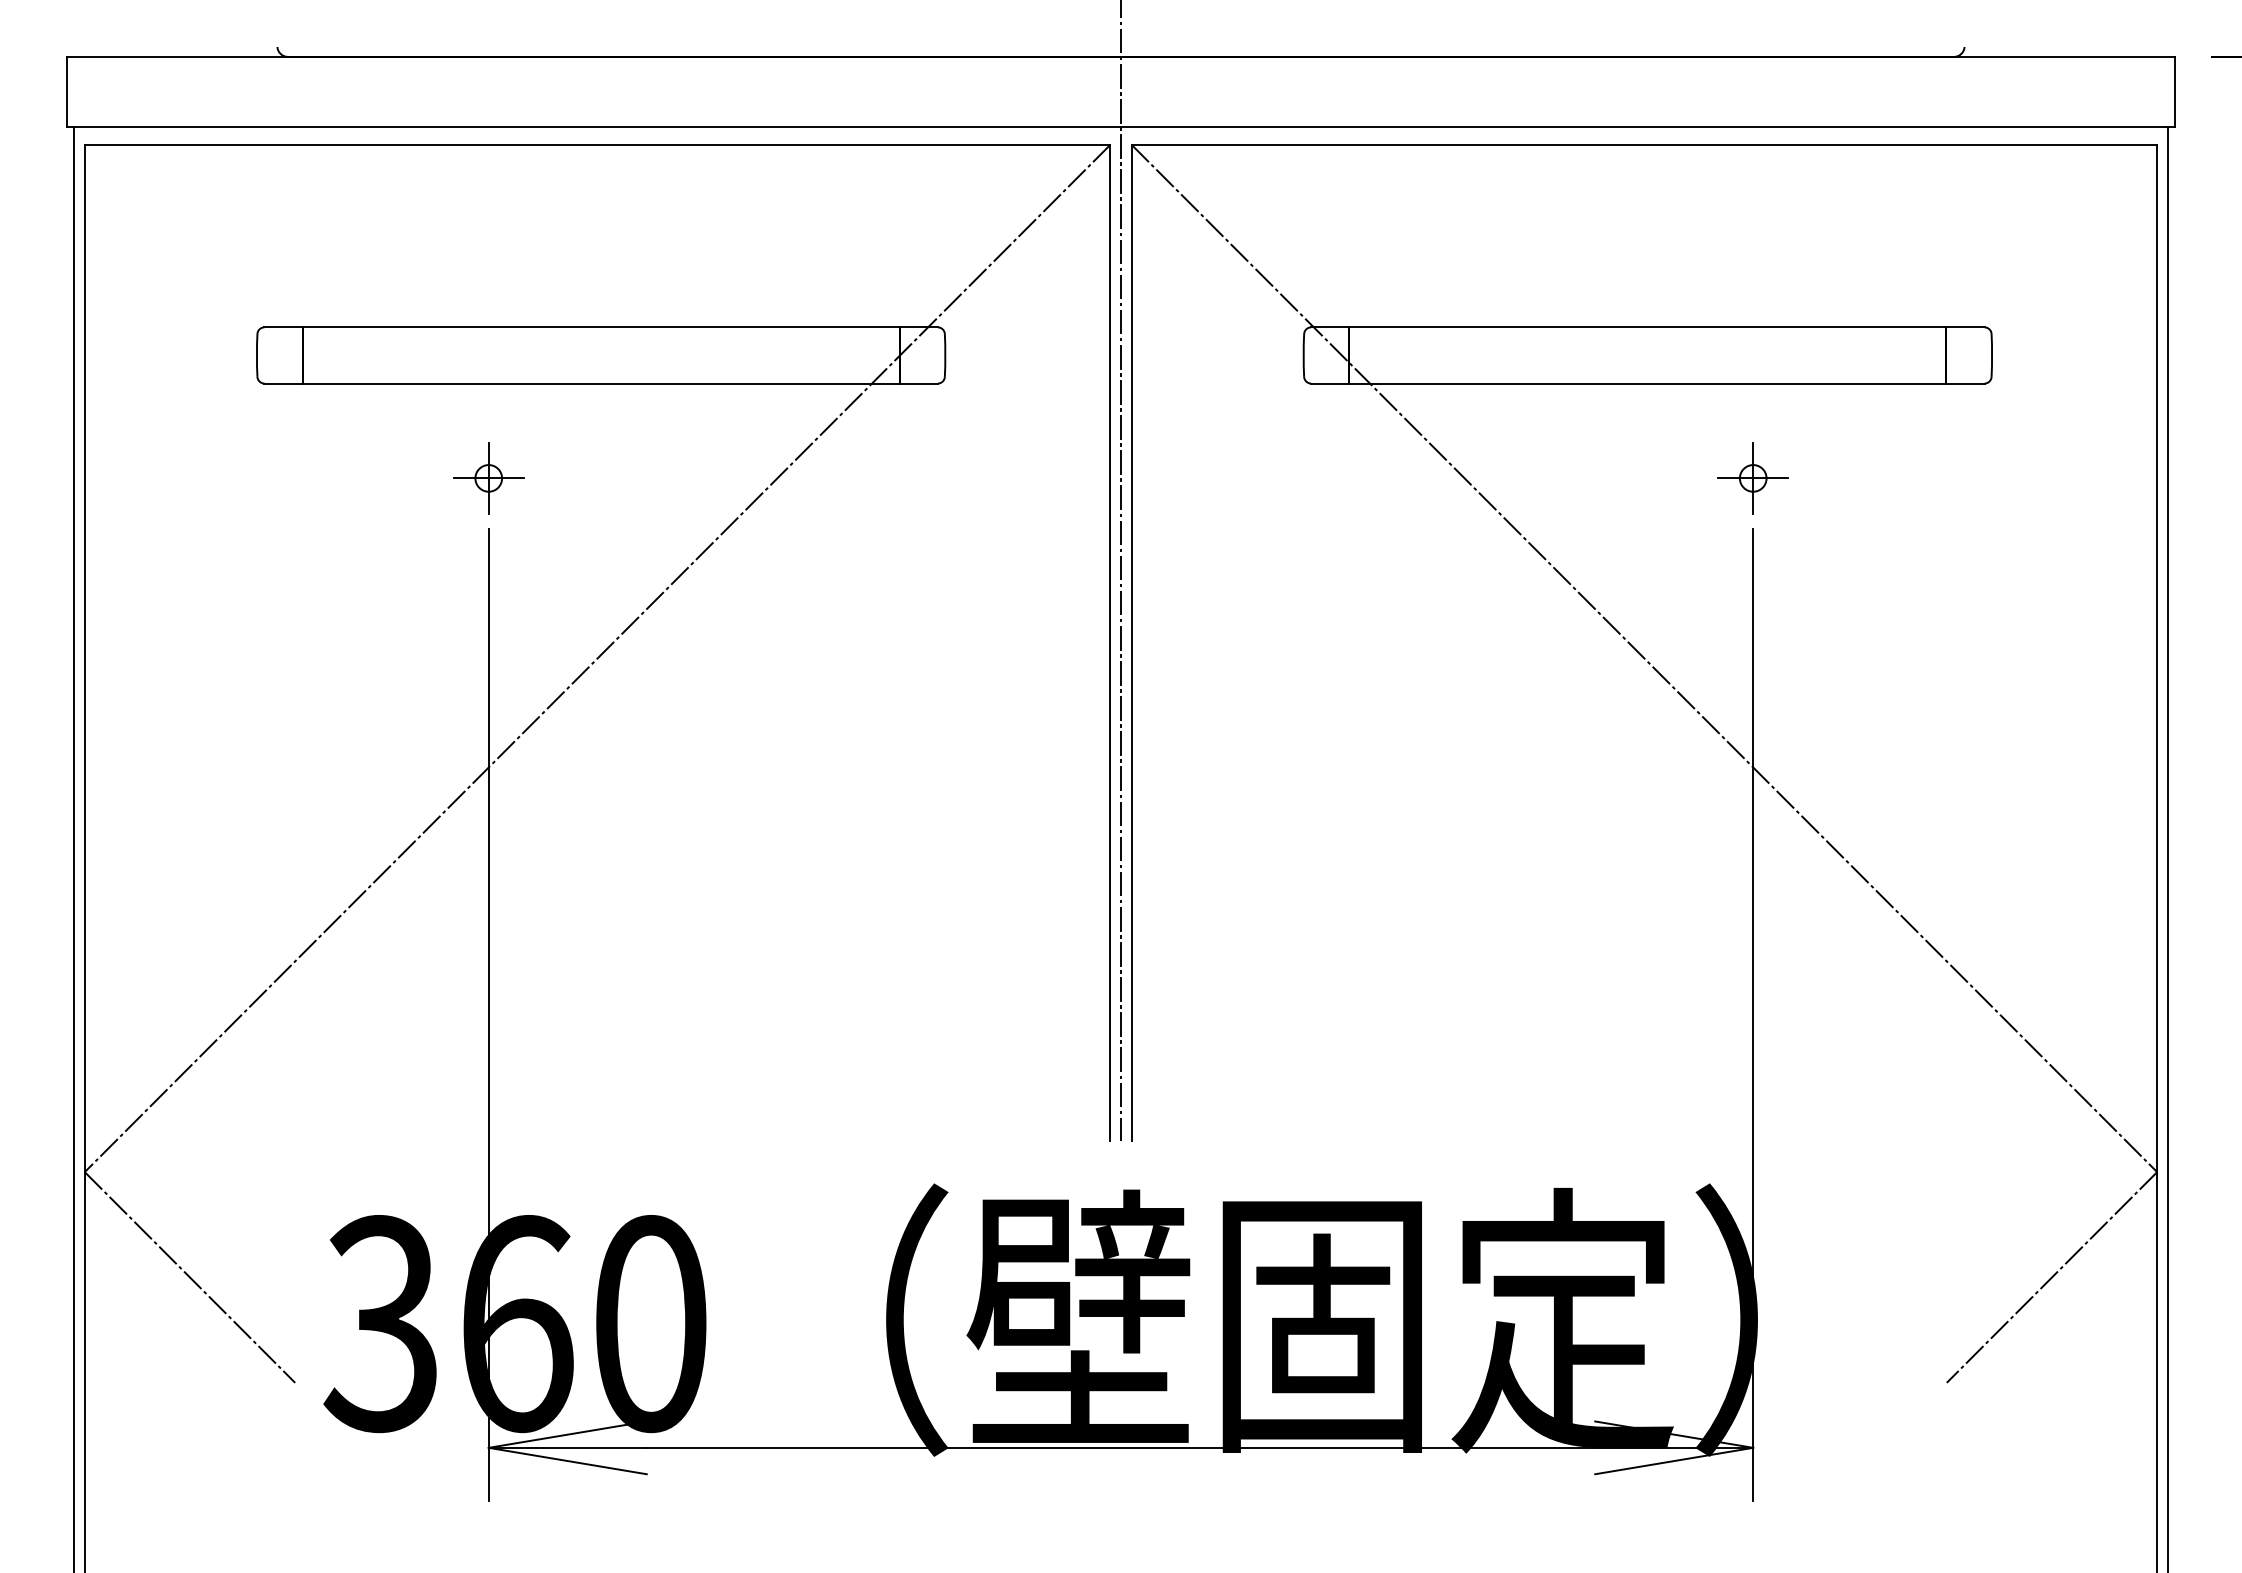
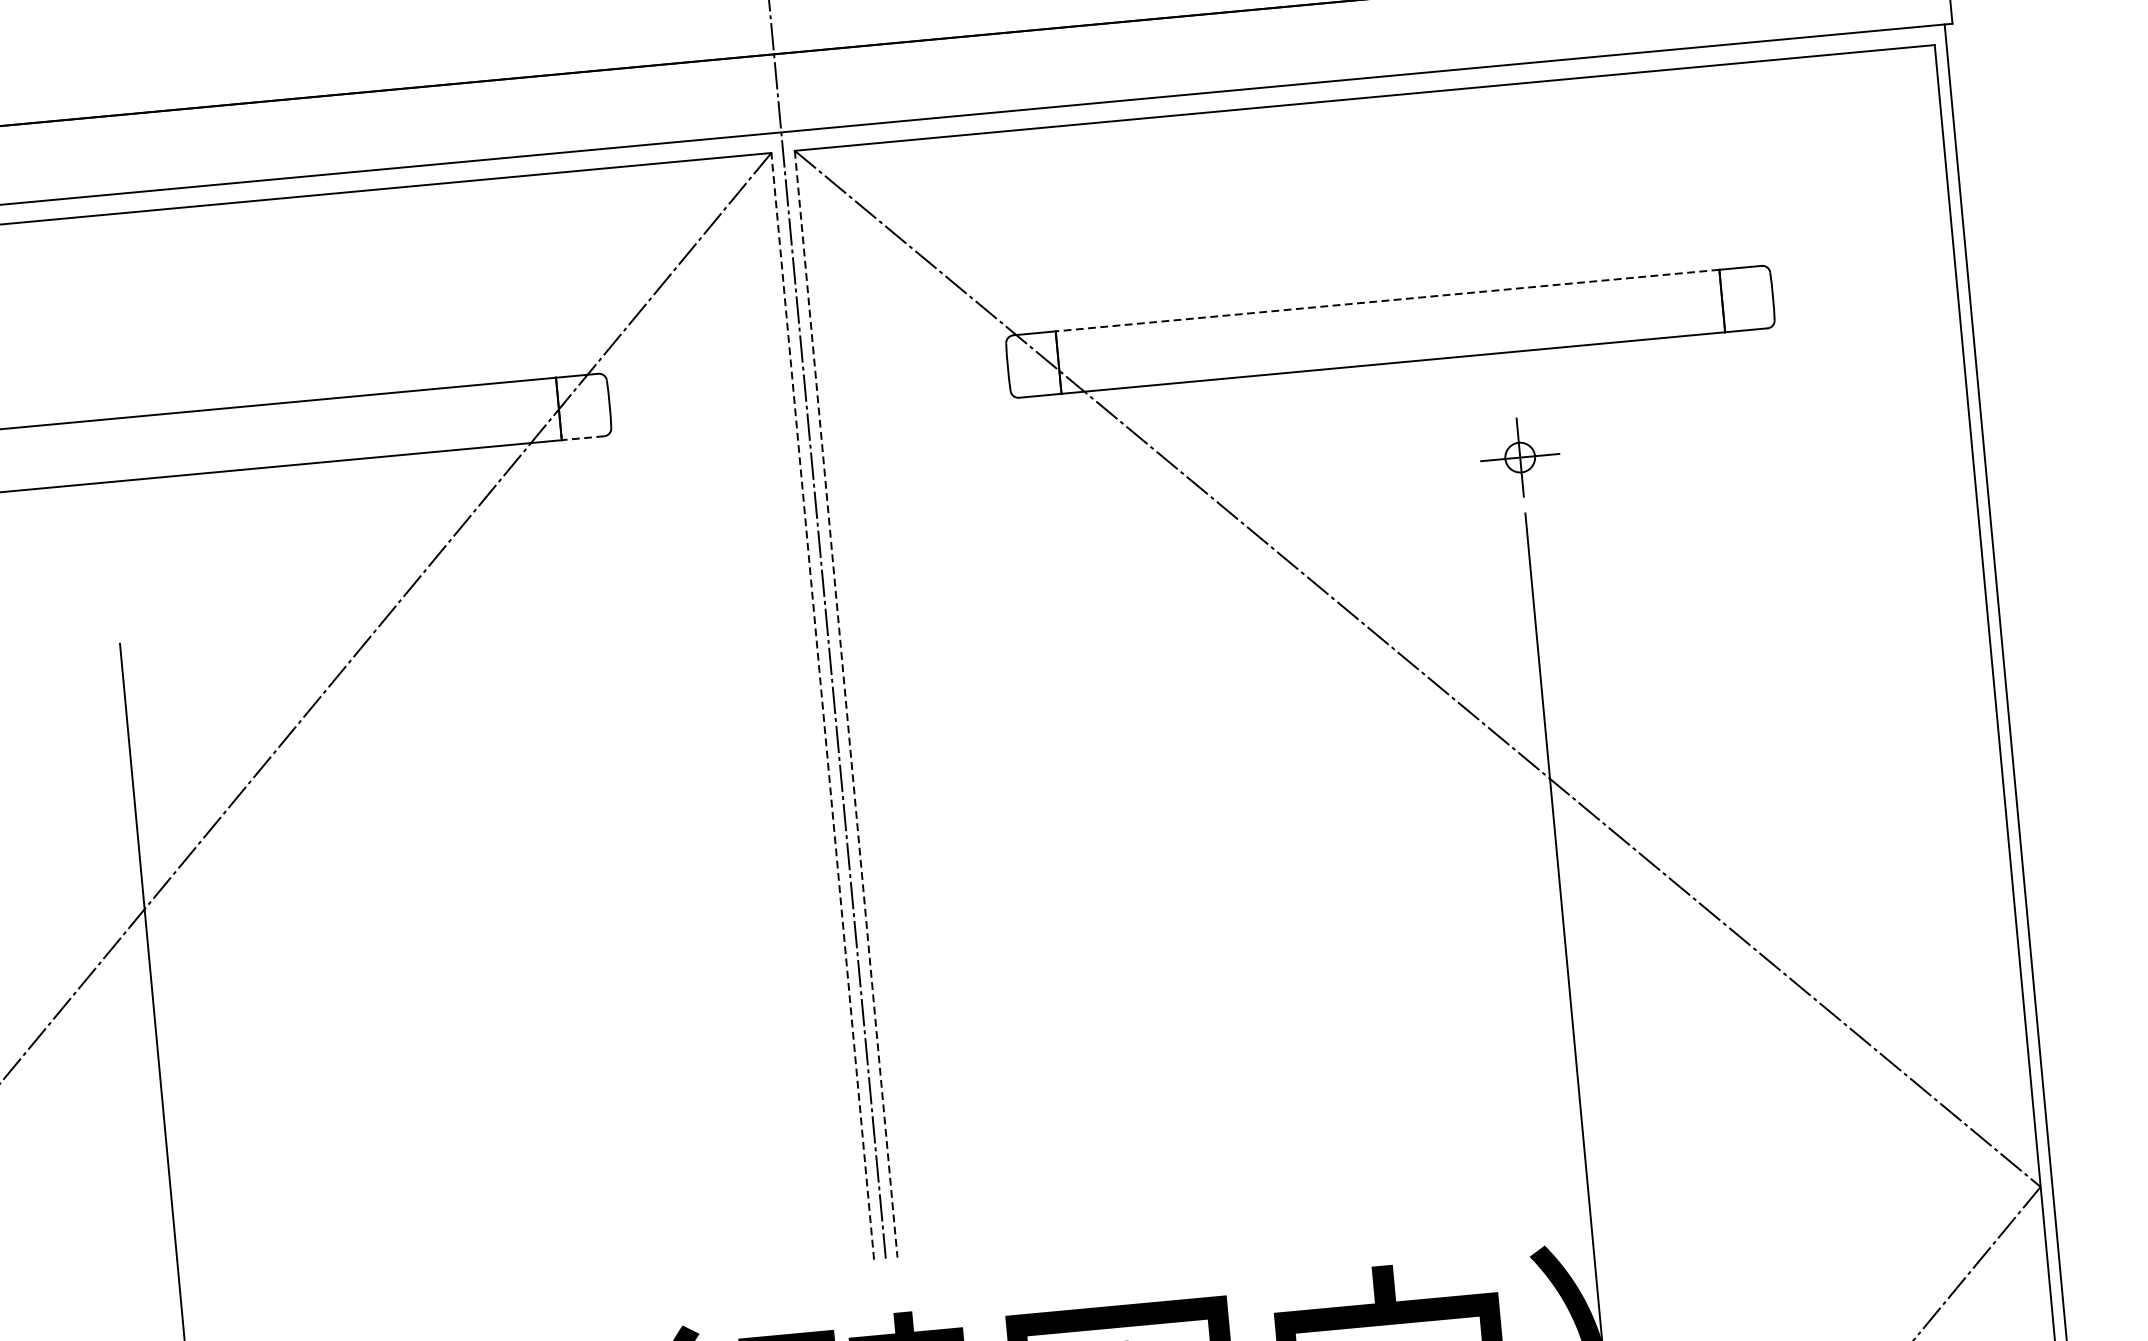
line: (1647, 327) -> (1387, 300), solid -> dashed
line: (918, 383) -> (582, 438), solid -> dashed
part: (488, 478) -> (114, 588), removed
line: (1110, 642) -> (822, 706), solid -> dashed
line: (1131, 642) -> (846, 704), solid -> dashed

